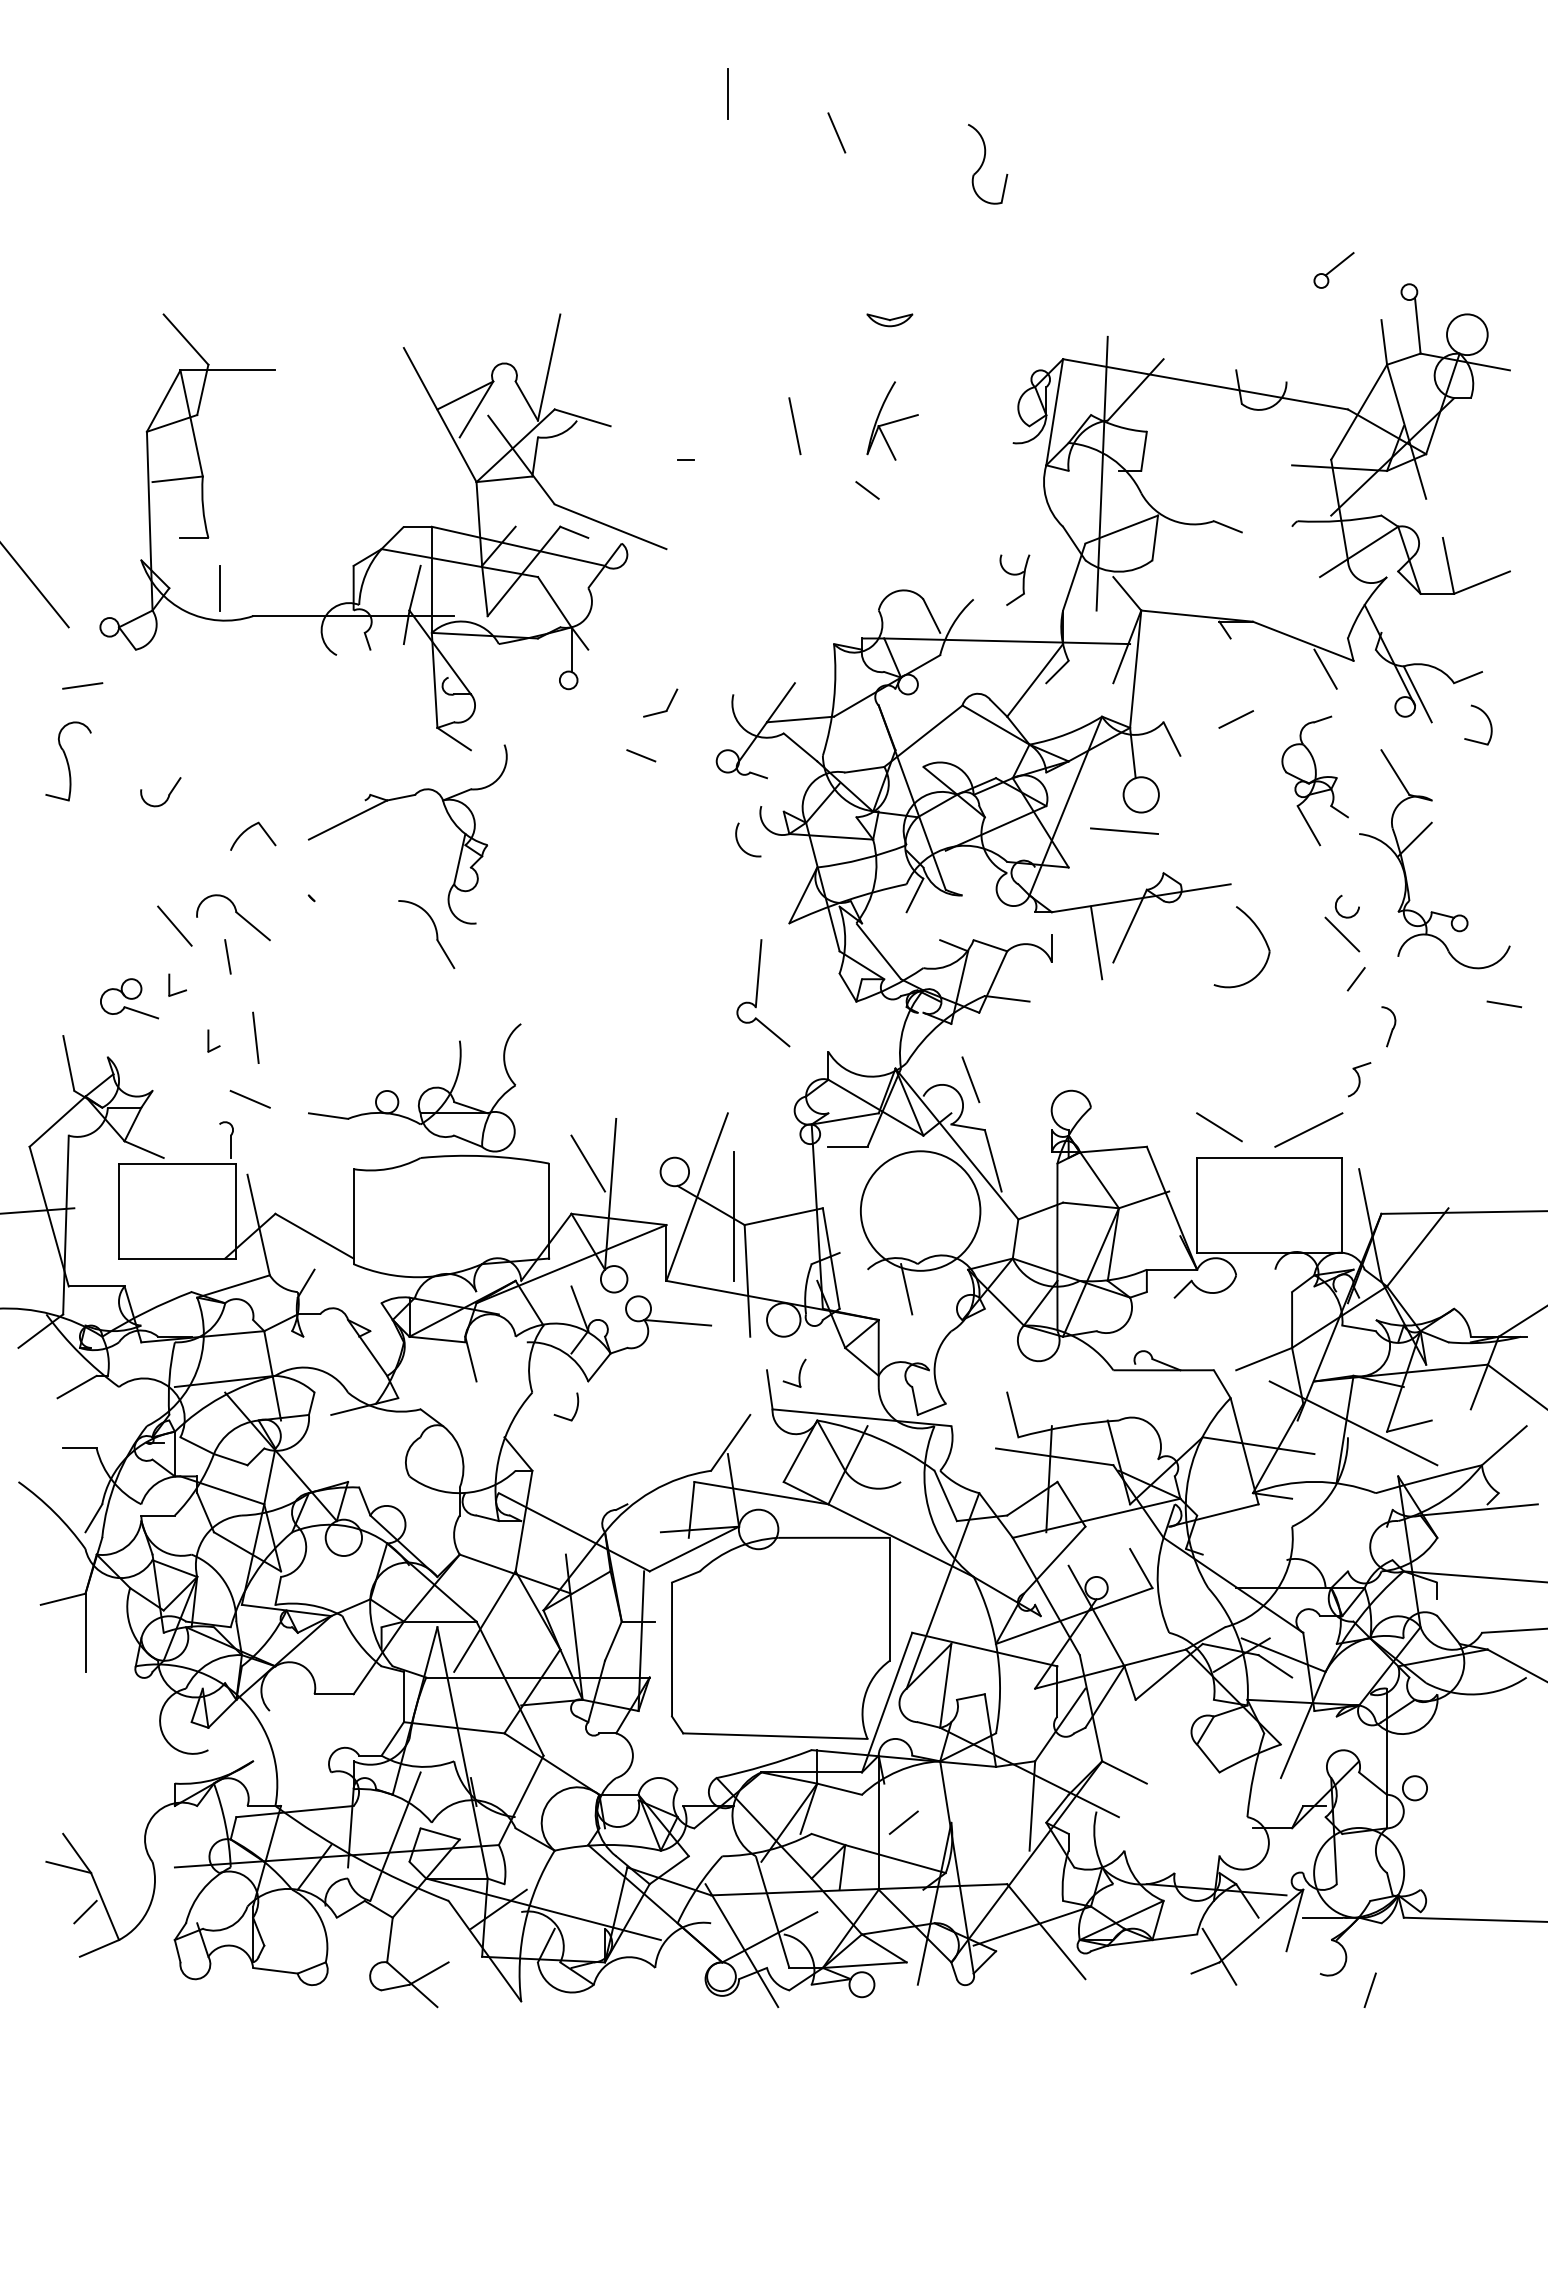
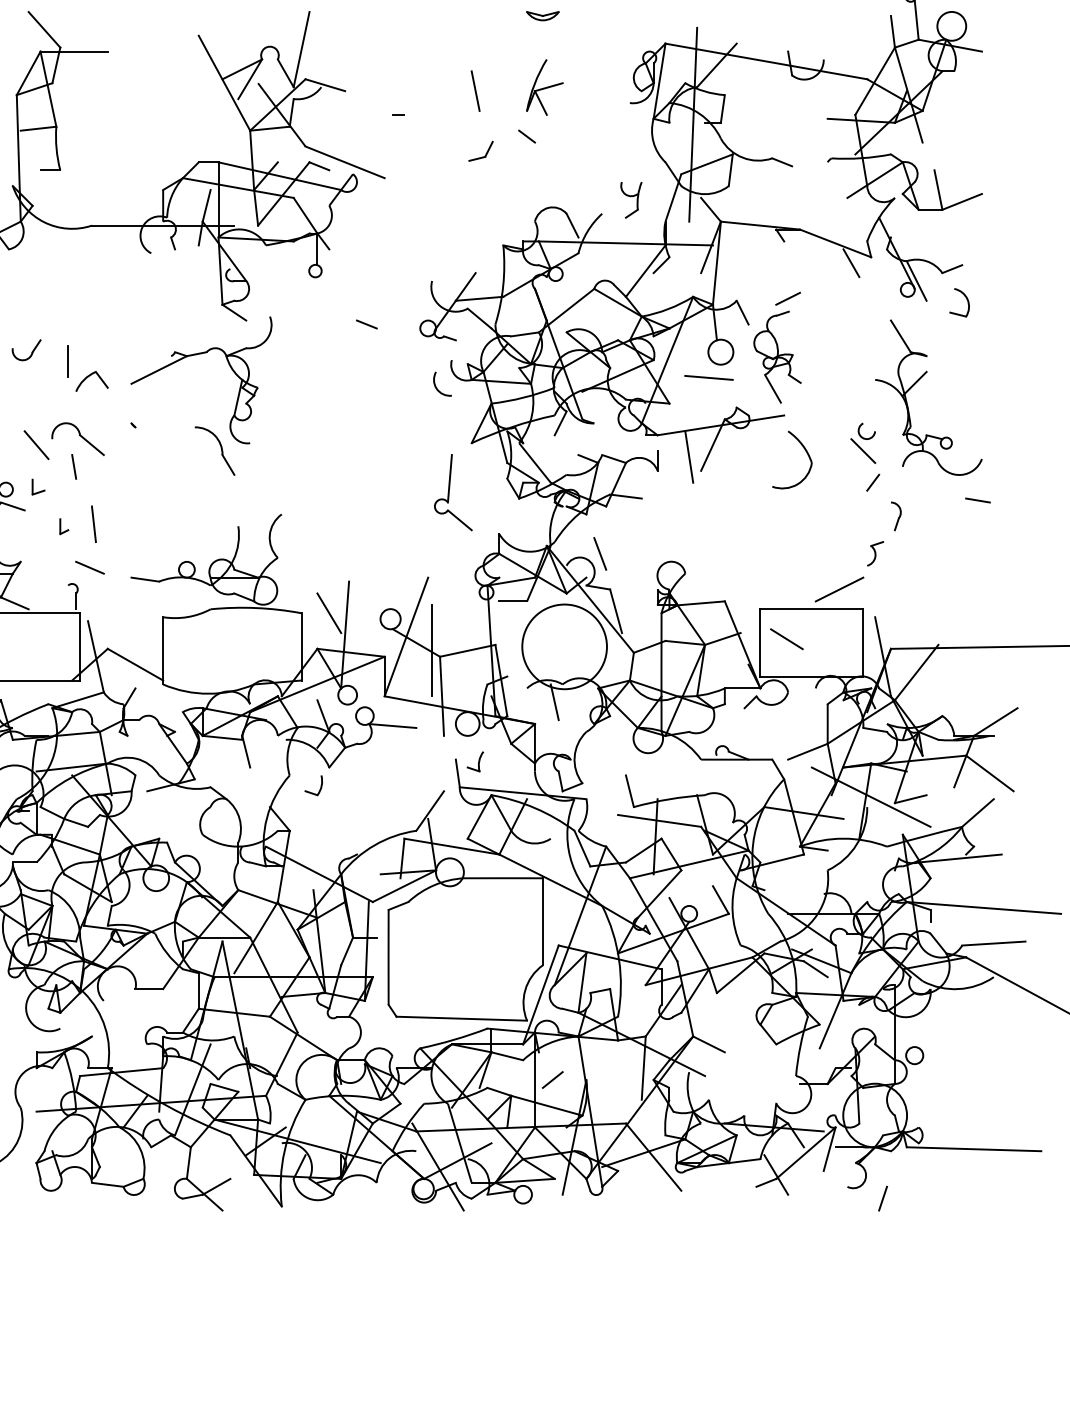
line: (219, 588) -> (68, 361), moved
part: (667, 706) -> (485, 153), moved
part: (1314, 780) -> (776, 356), moved
line: (1219, 1127) -> (786, 639), moved

